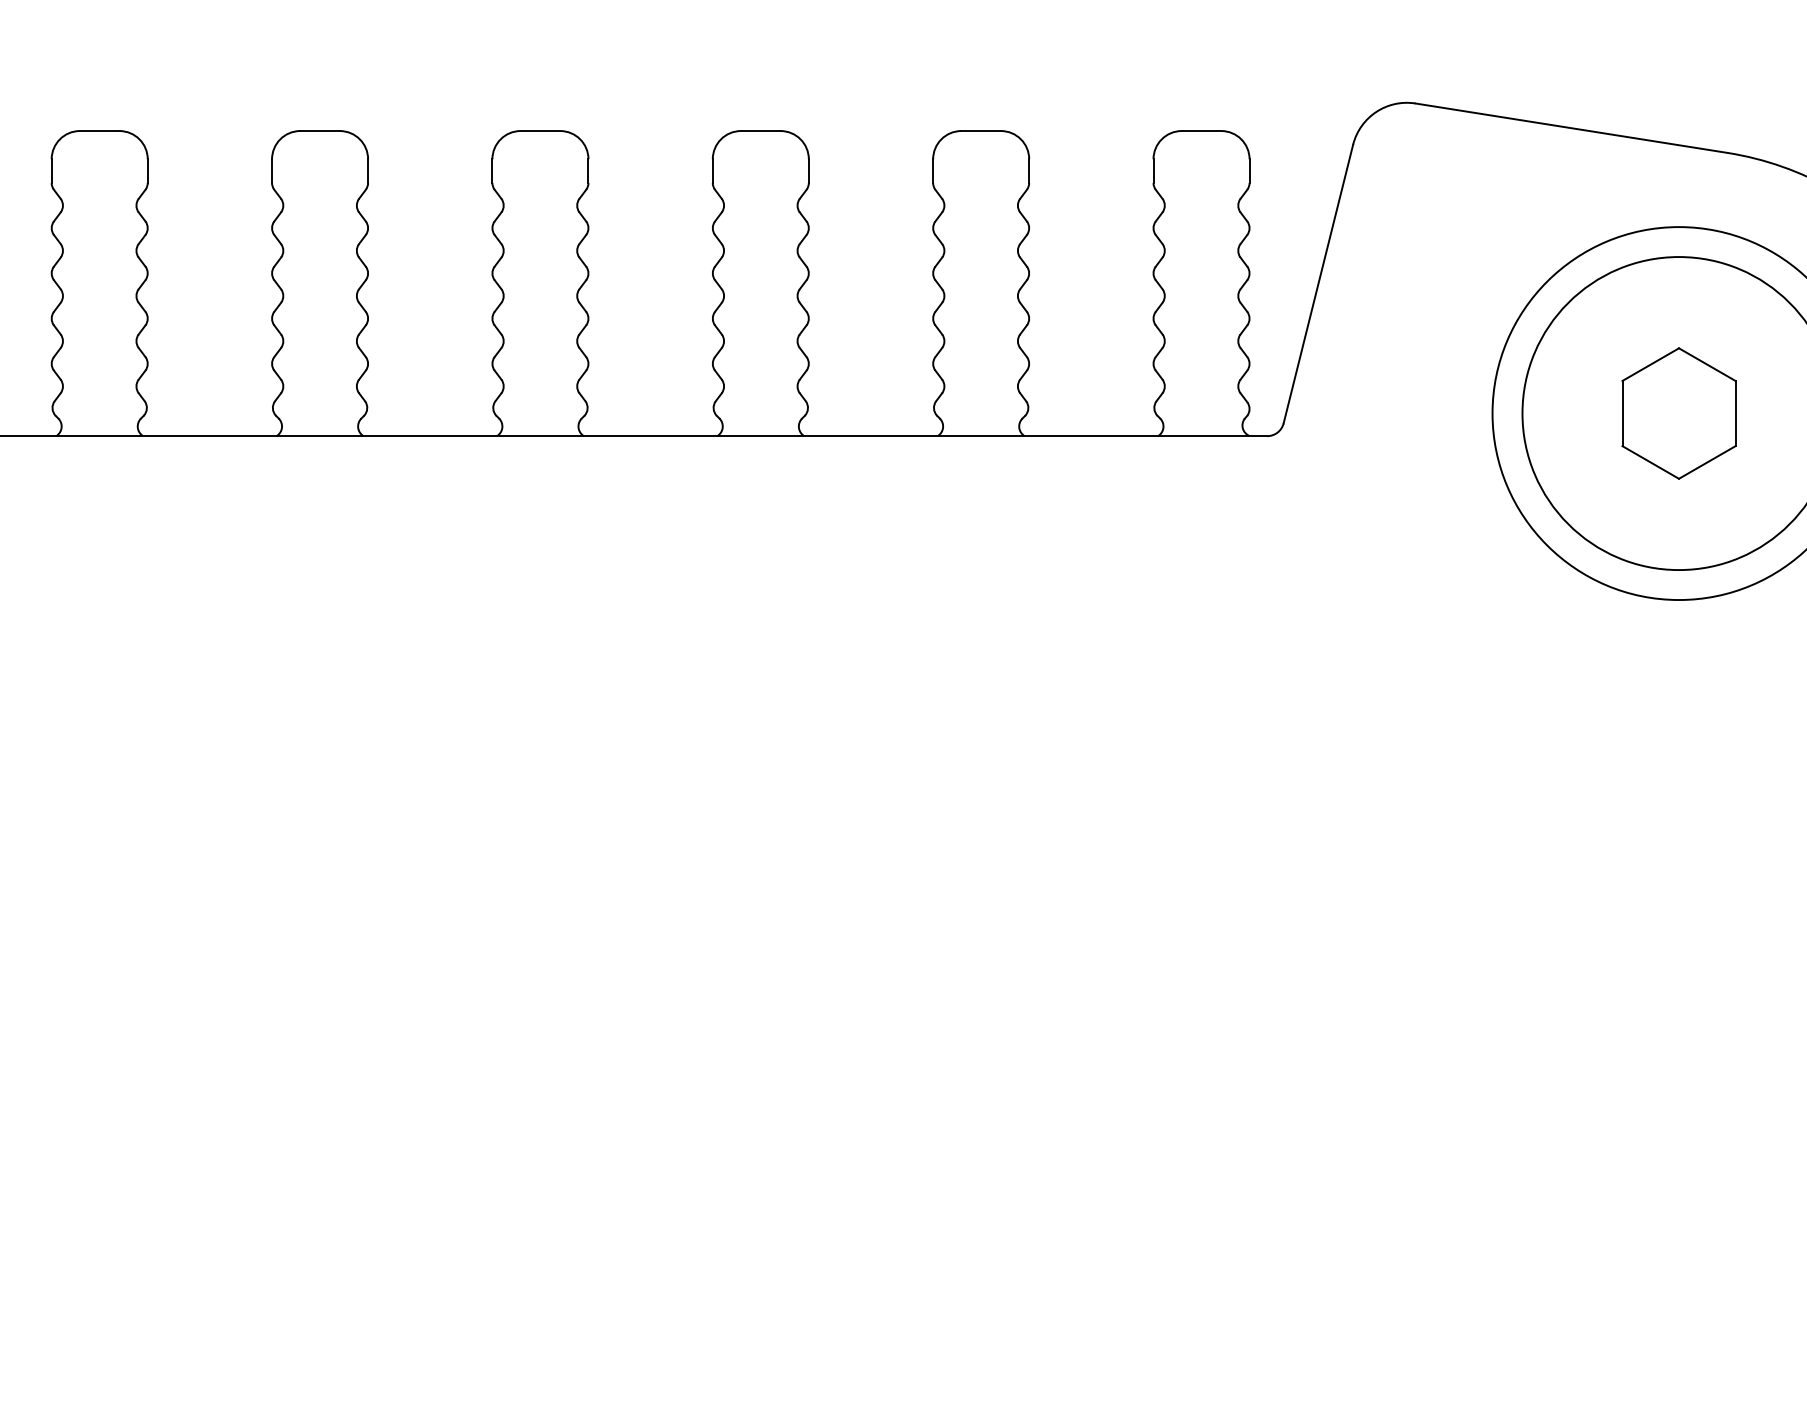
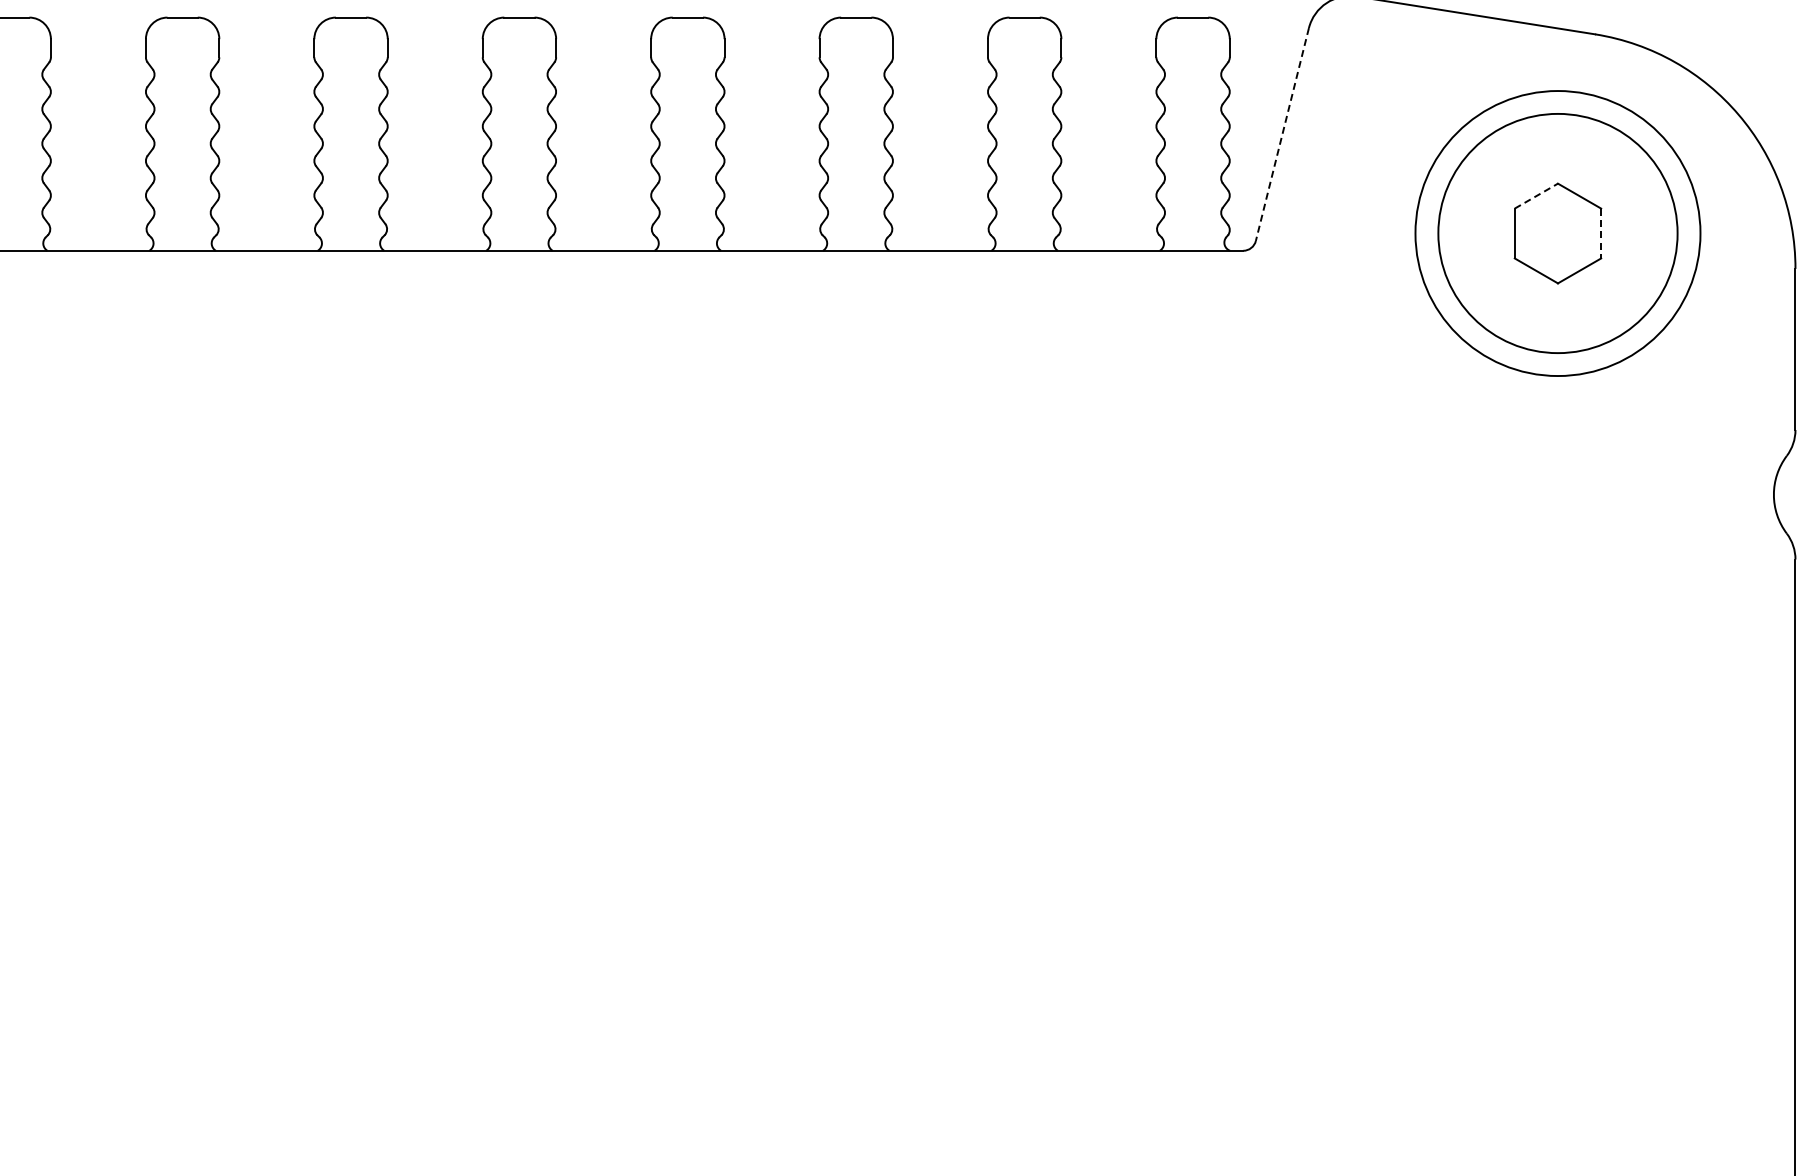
line: (1318, 283) -> (1282, 134), solid -> dashed
line: (1650, 365) -> (1536, 196), solid -> dashed
line: (1735, 413) -> (1601, 233), solid -> dashed

